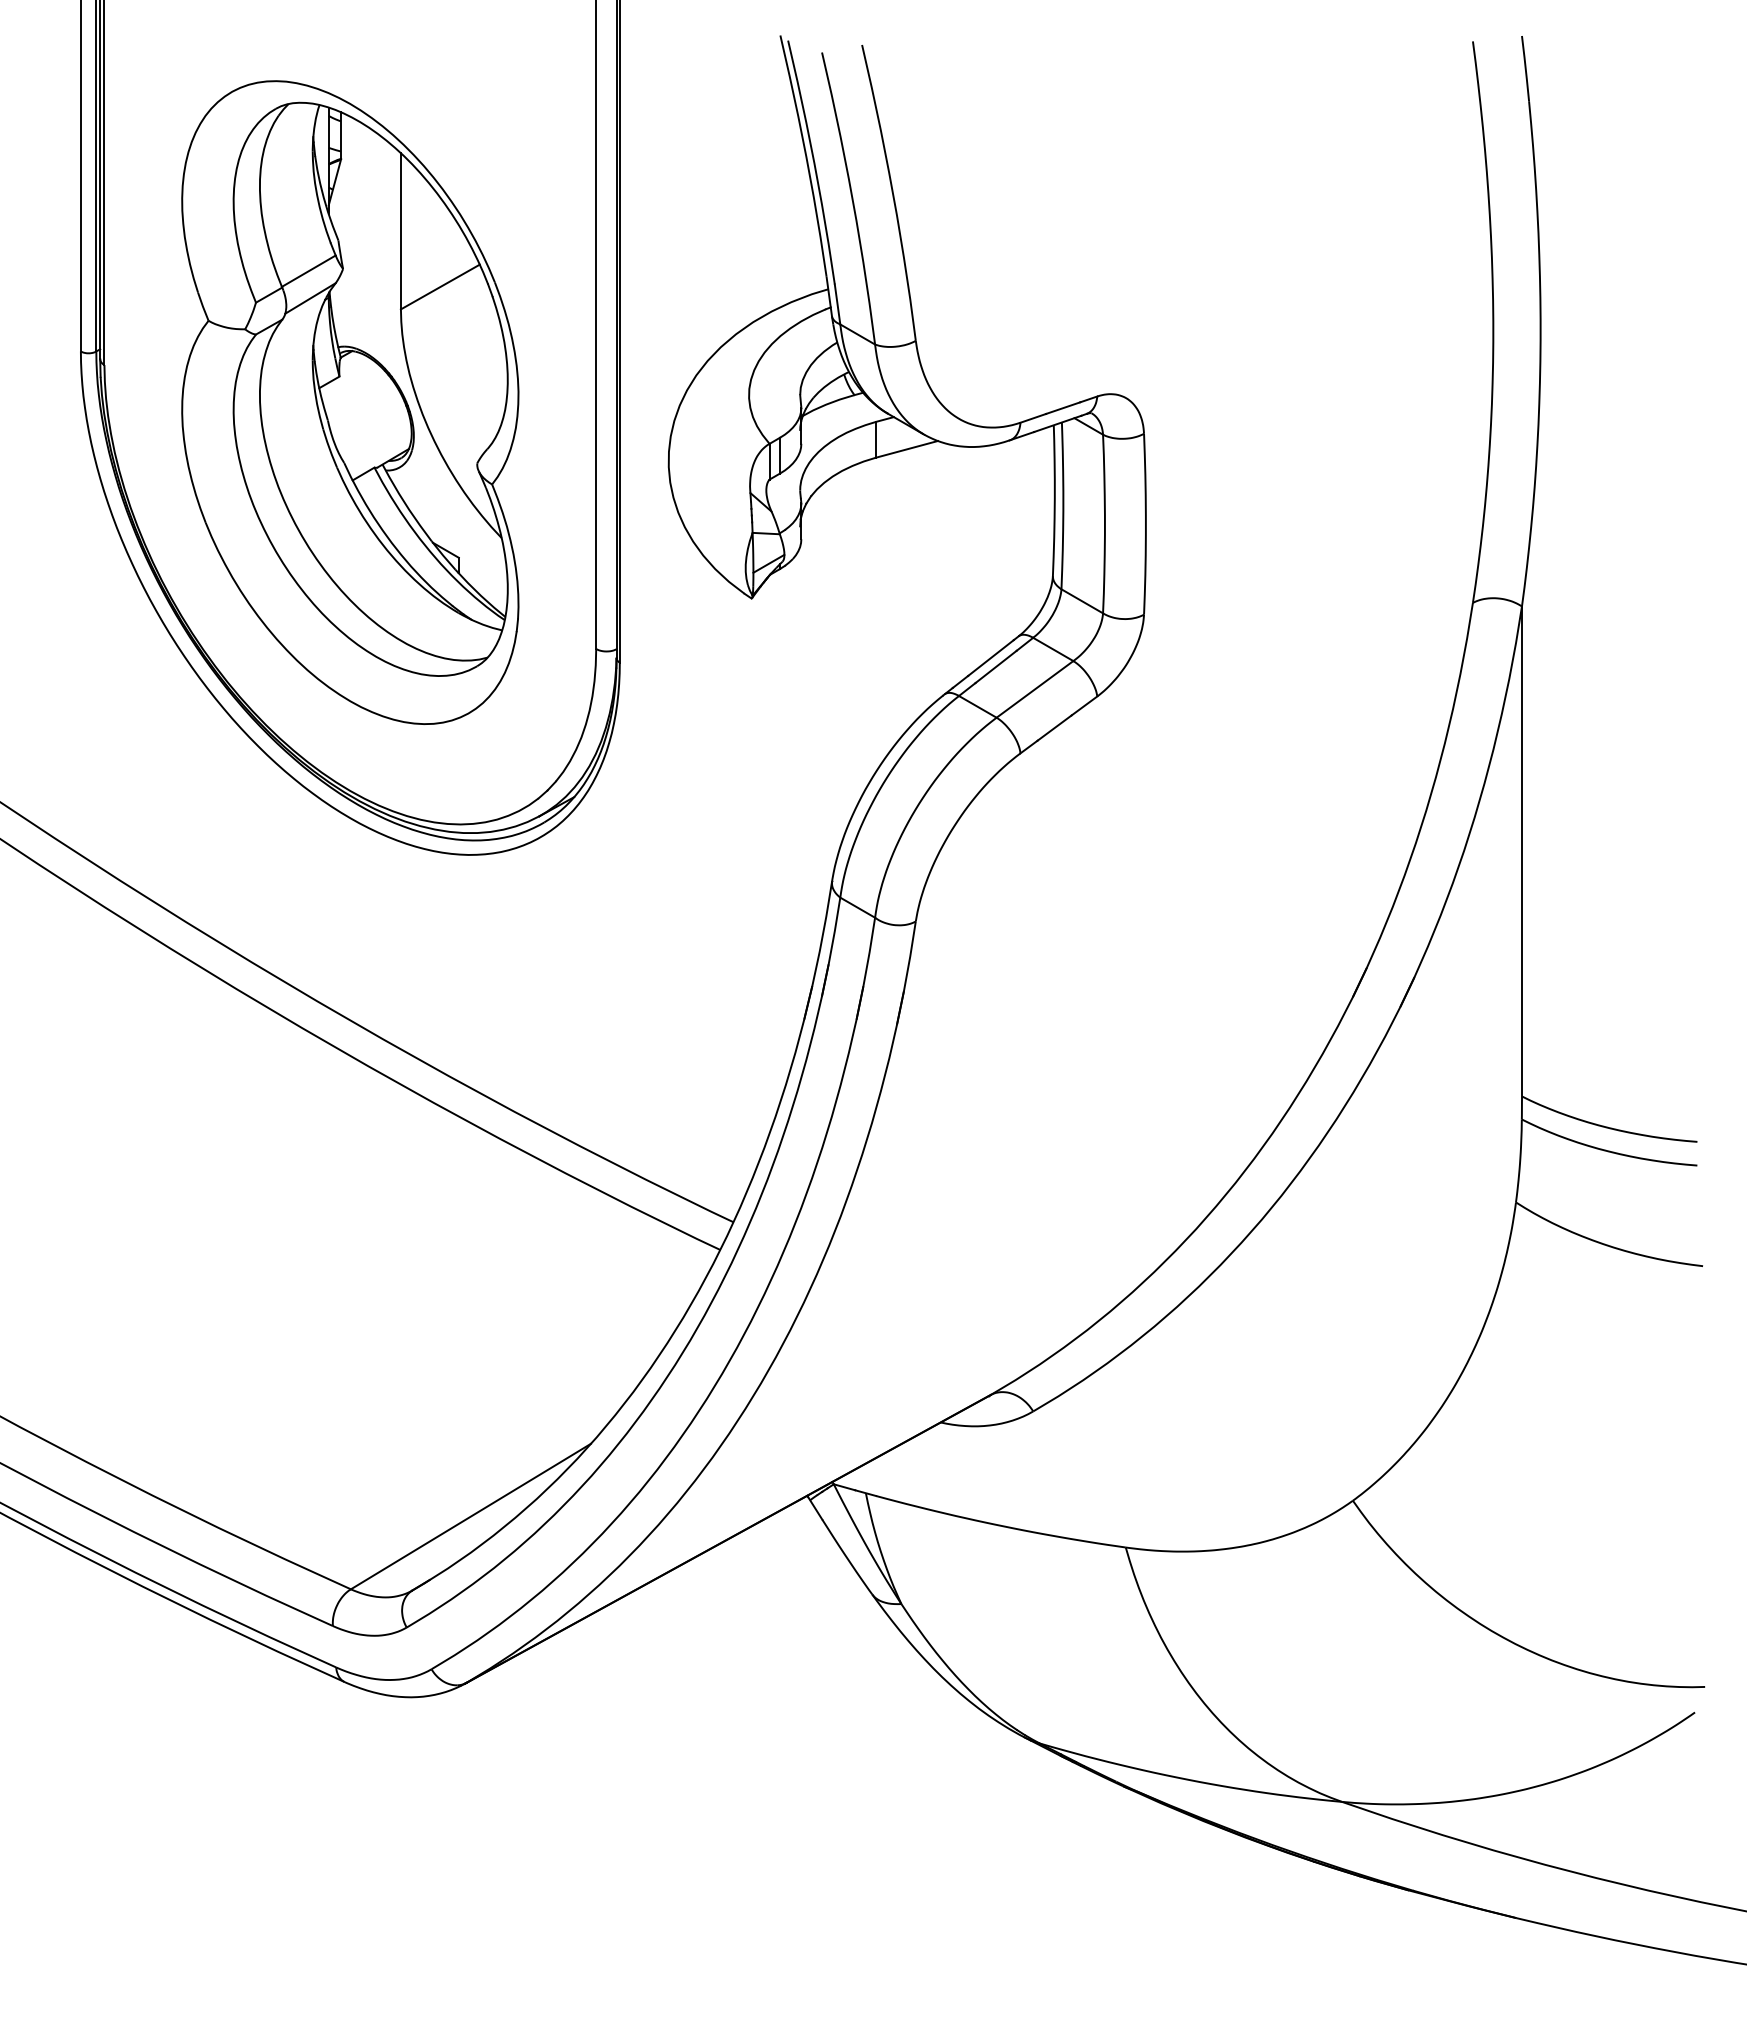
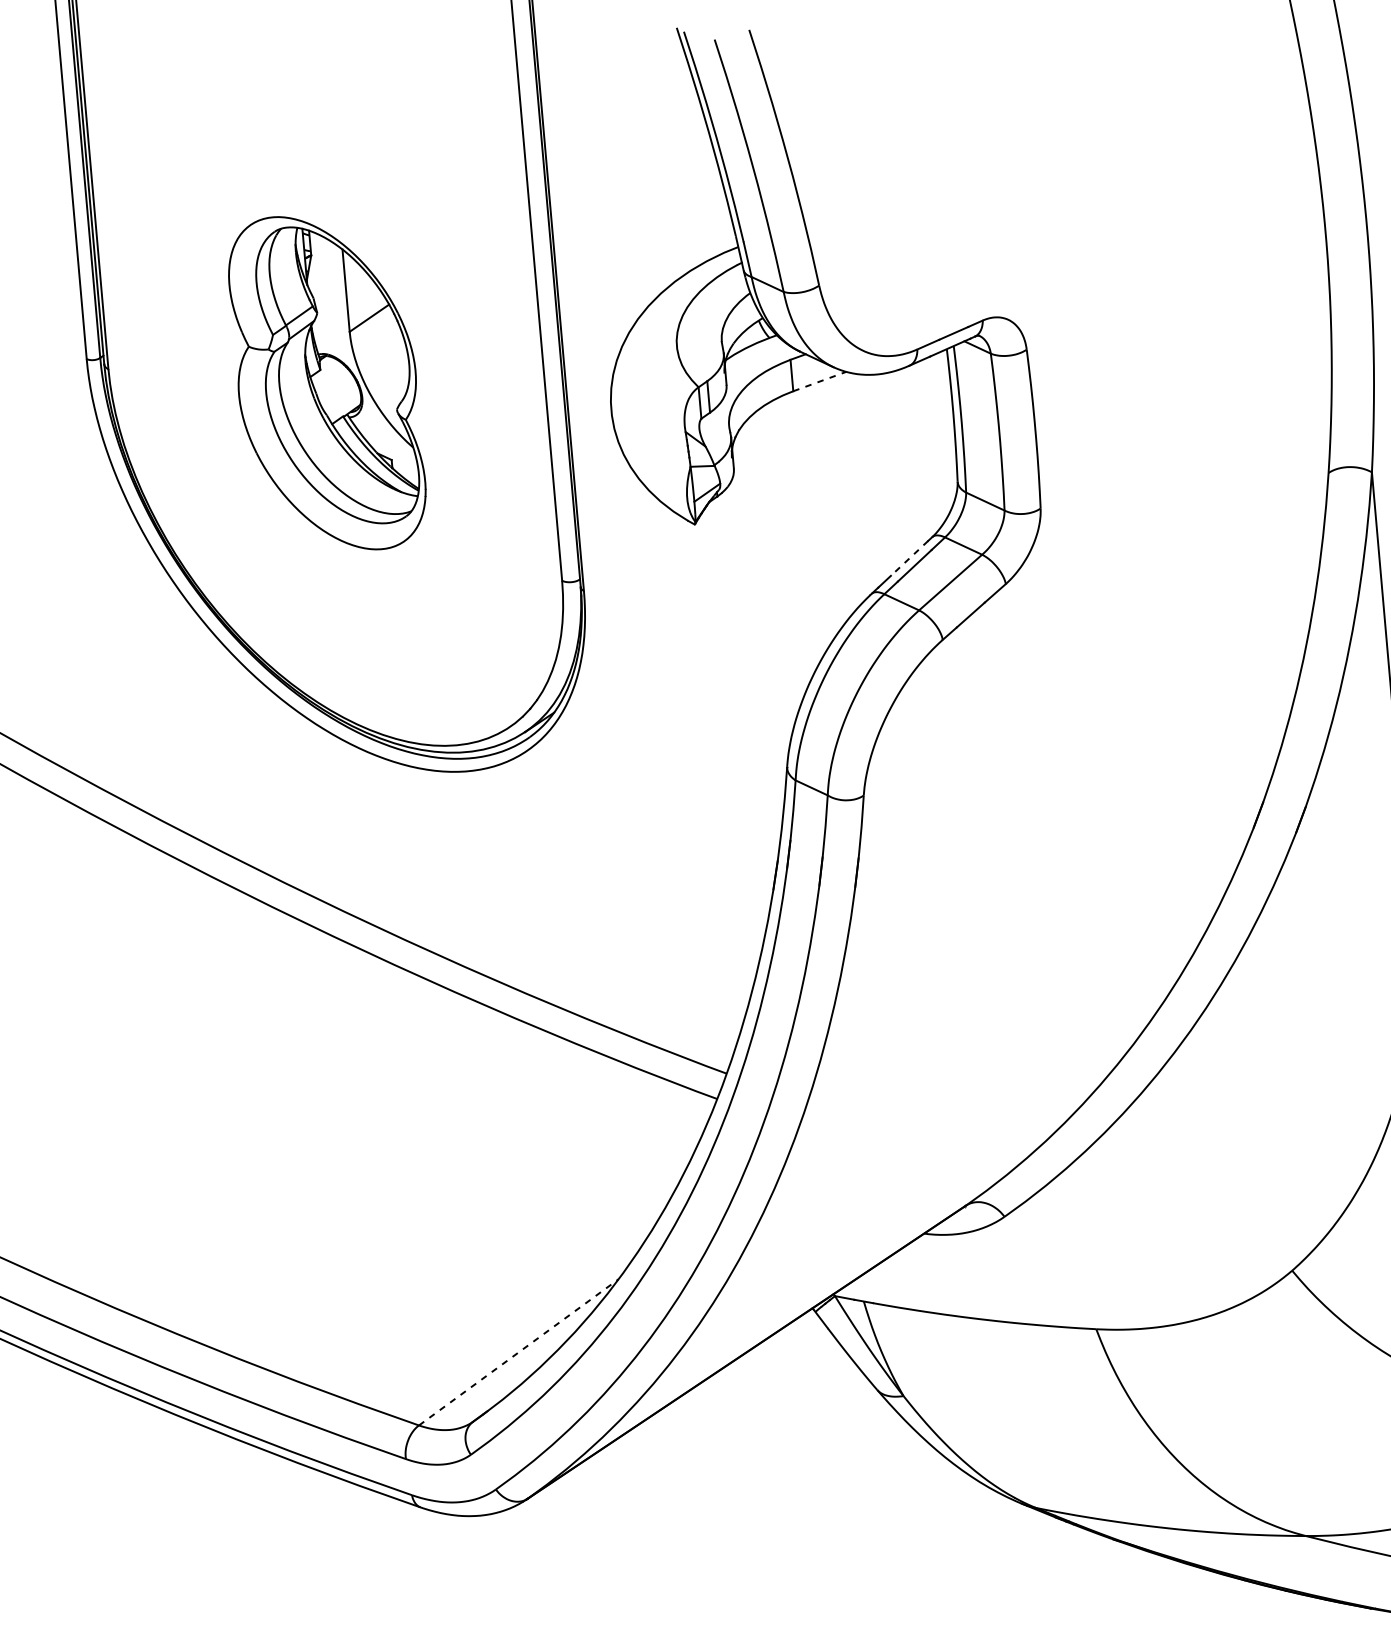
part: (350, 402) -> (327, 383), size x0.6
line: (907, 449) -> (820, 381), solid -> dashed
line: (990, 658) -> (909, 558), solid -> dashed
line: (471, 1516) -> (519, 1352), solid -> dashed

